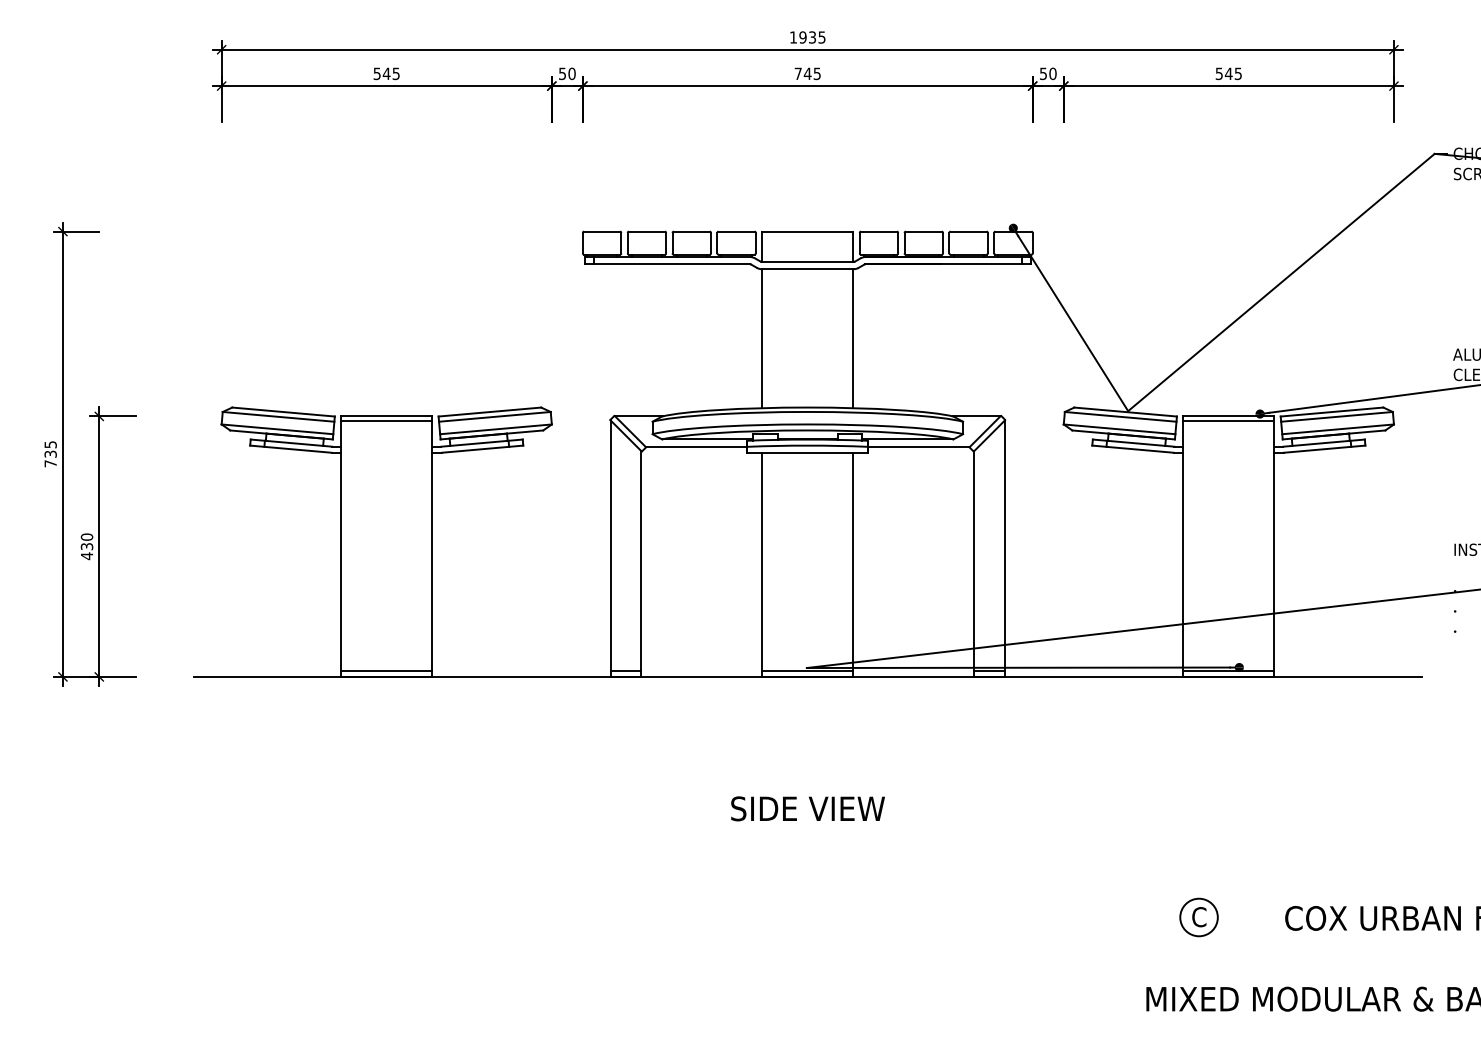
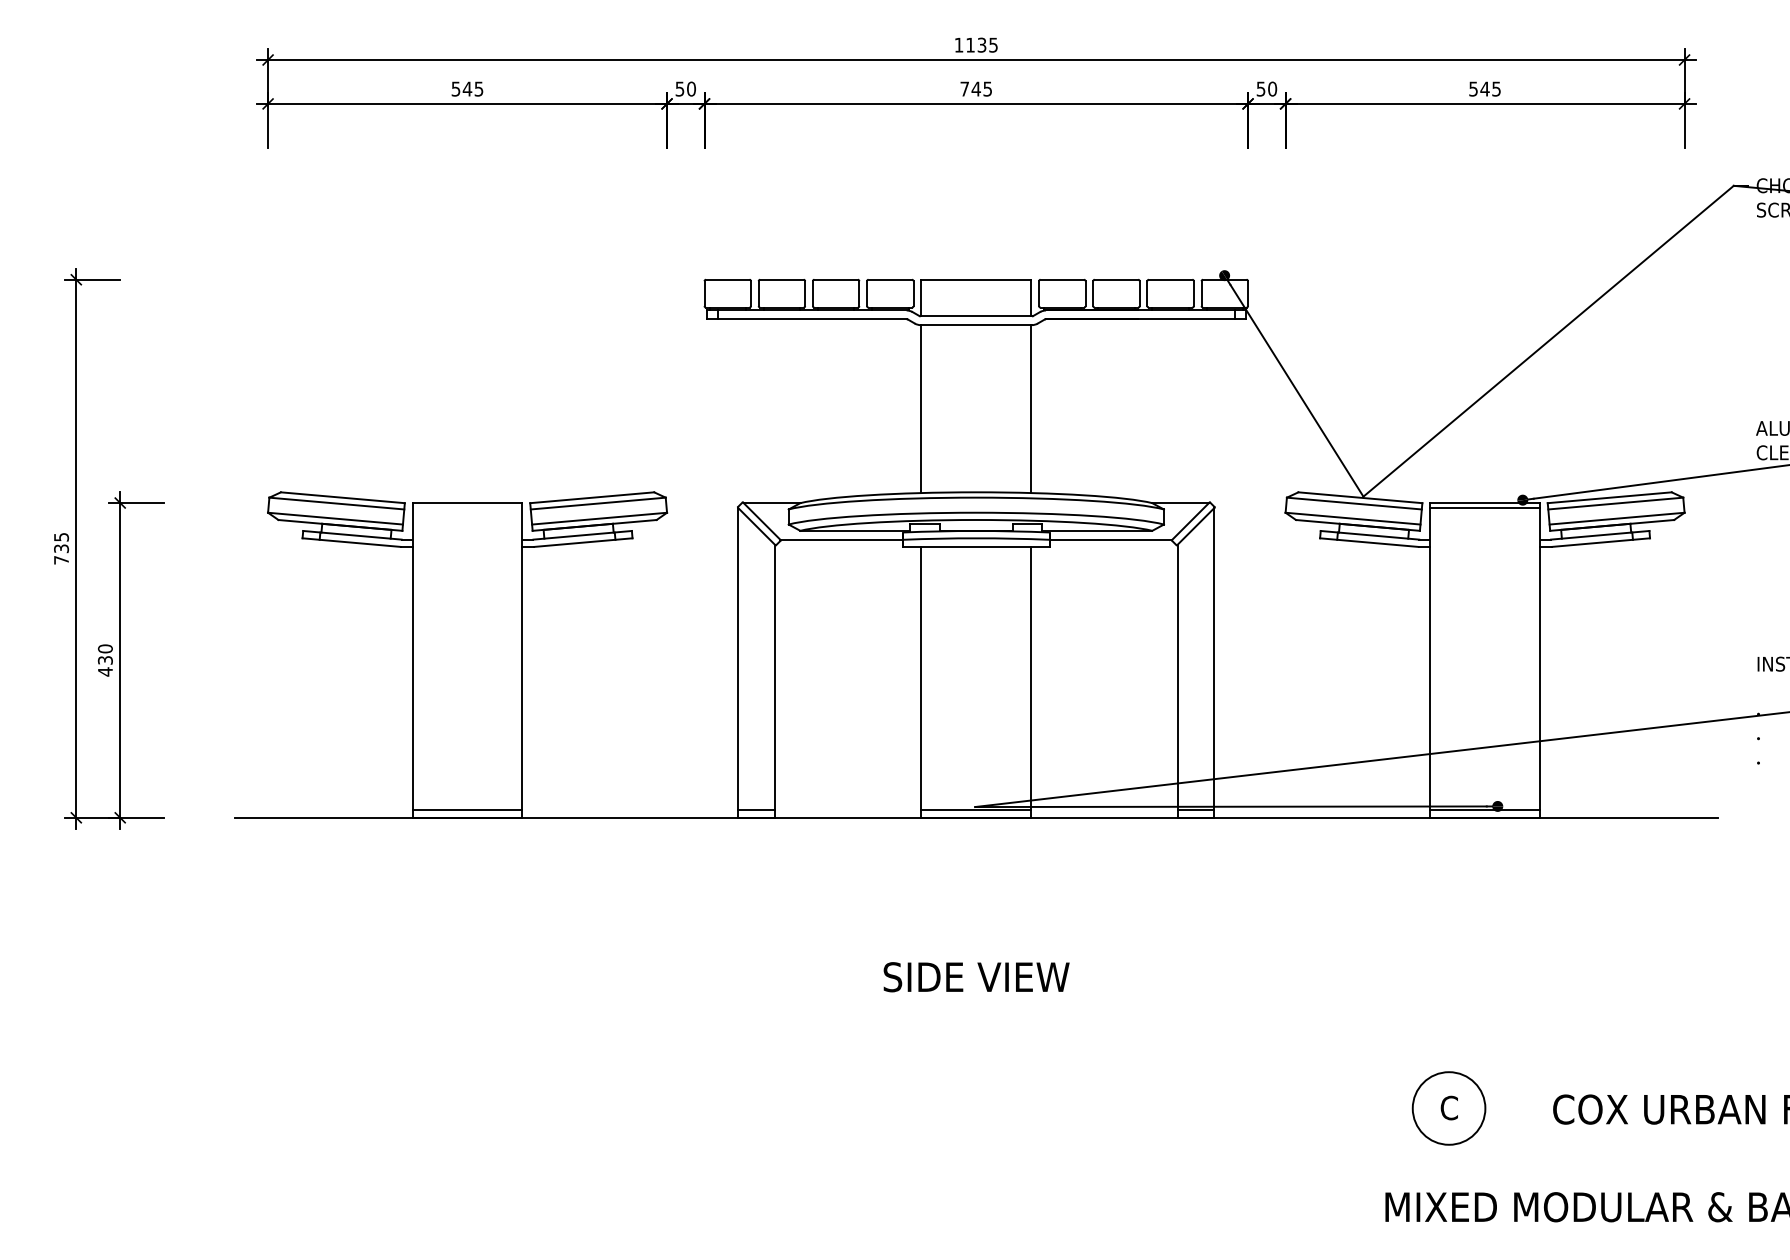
text: (802, 37) -> (969, 45), 1935 -> 1135
line: (386, 420) -> (467, 507), removed
circle: (1198, 917) -> (1448, 1108), size x1.6

